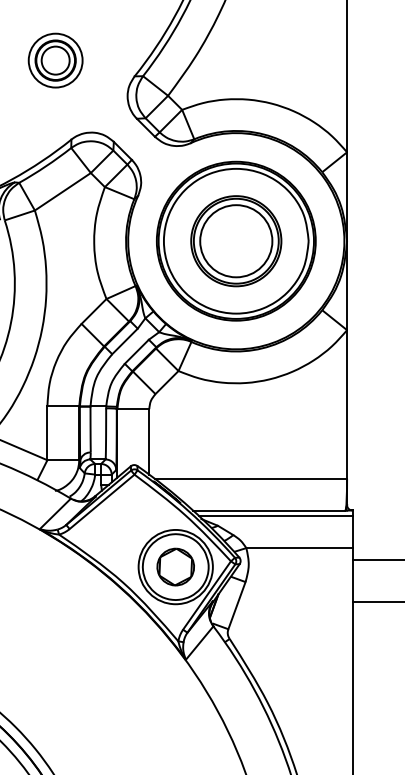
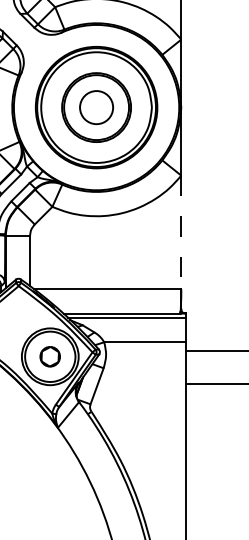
circle: (236, 241) -> (96, 107), size x0.6
line: (347, 405) -> (181, 233), solid -> dashed
part: (175, 566) -> (50, 356), size x0.7

